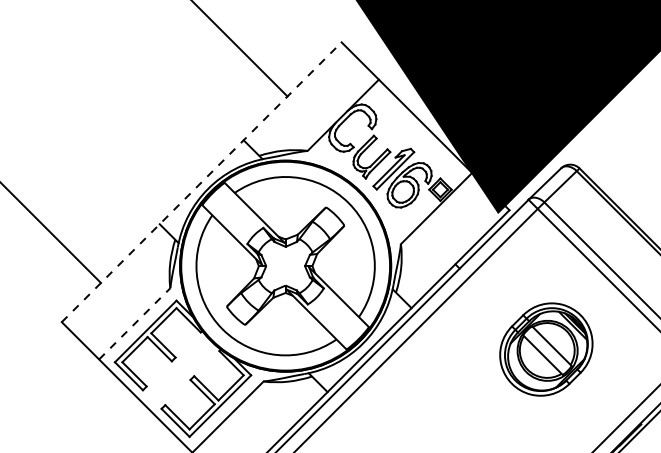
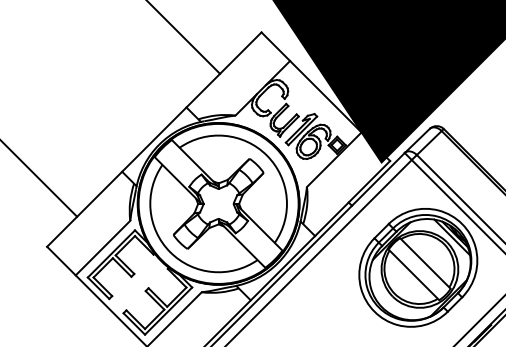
line: (201, 182) -> (154, 139), dashed -> solid
line: (135, 323) -> (103, 247), dashed -> solid
part: (546, 349) -> (418, 267), size x1.67

